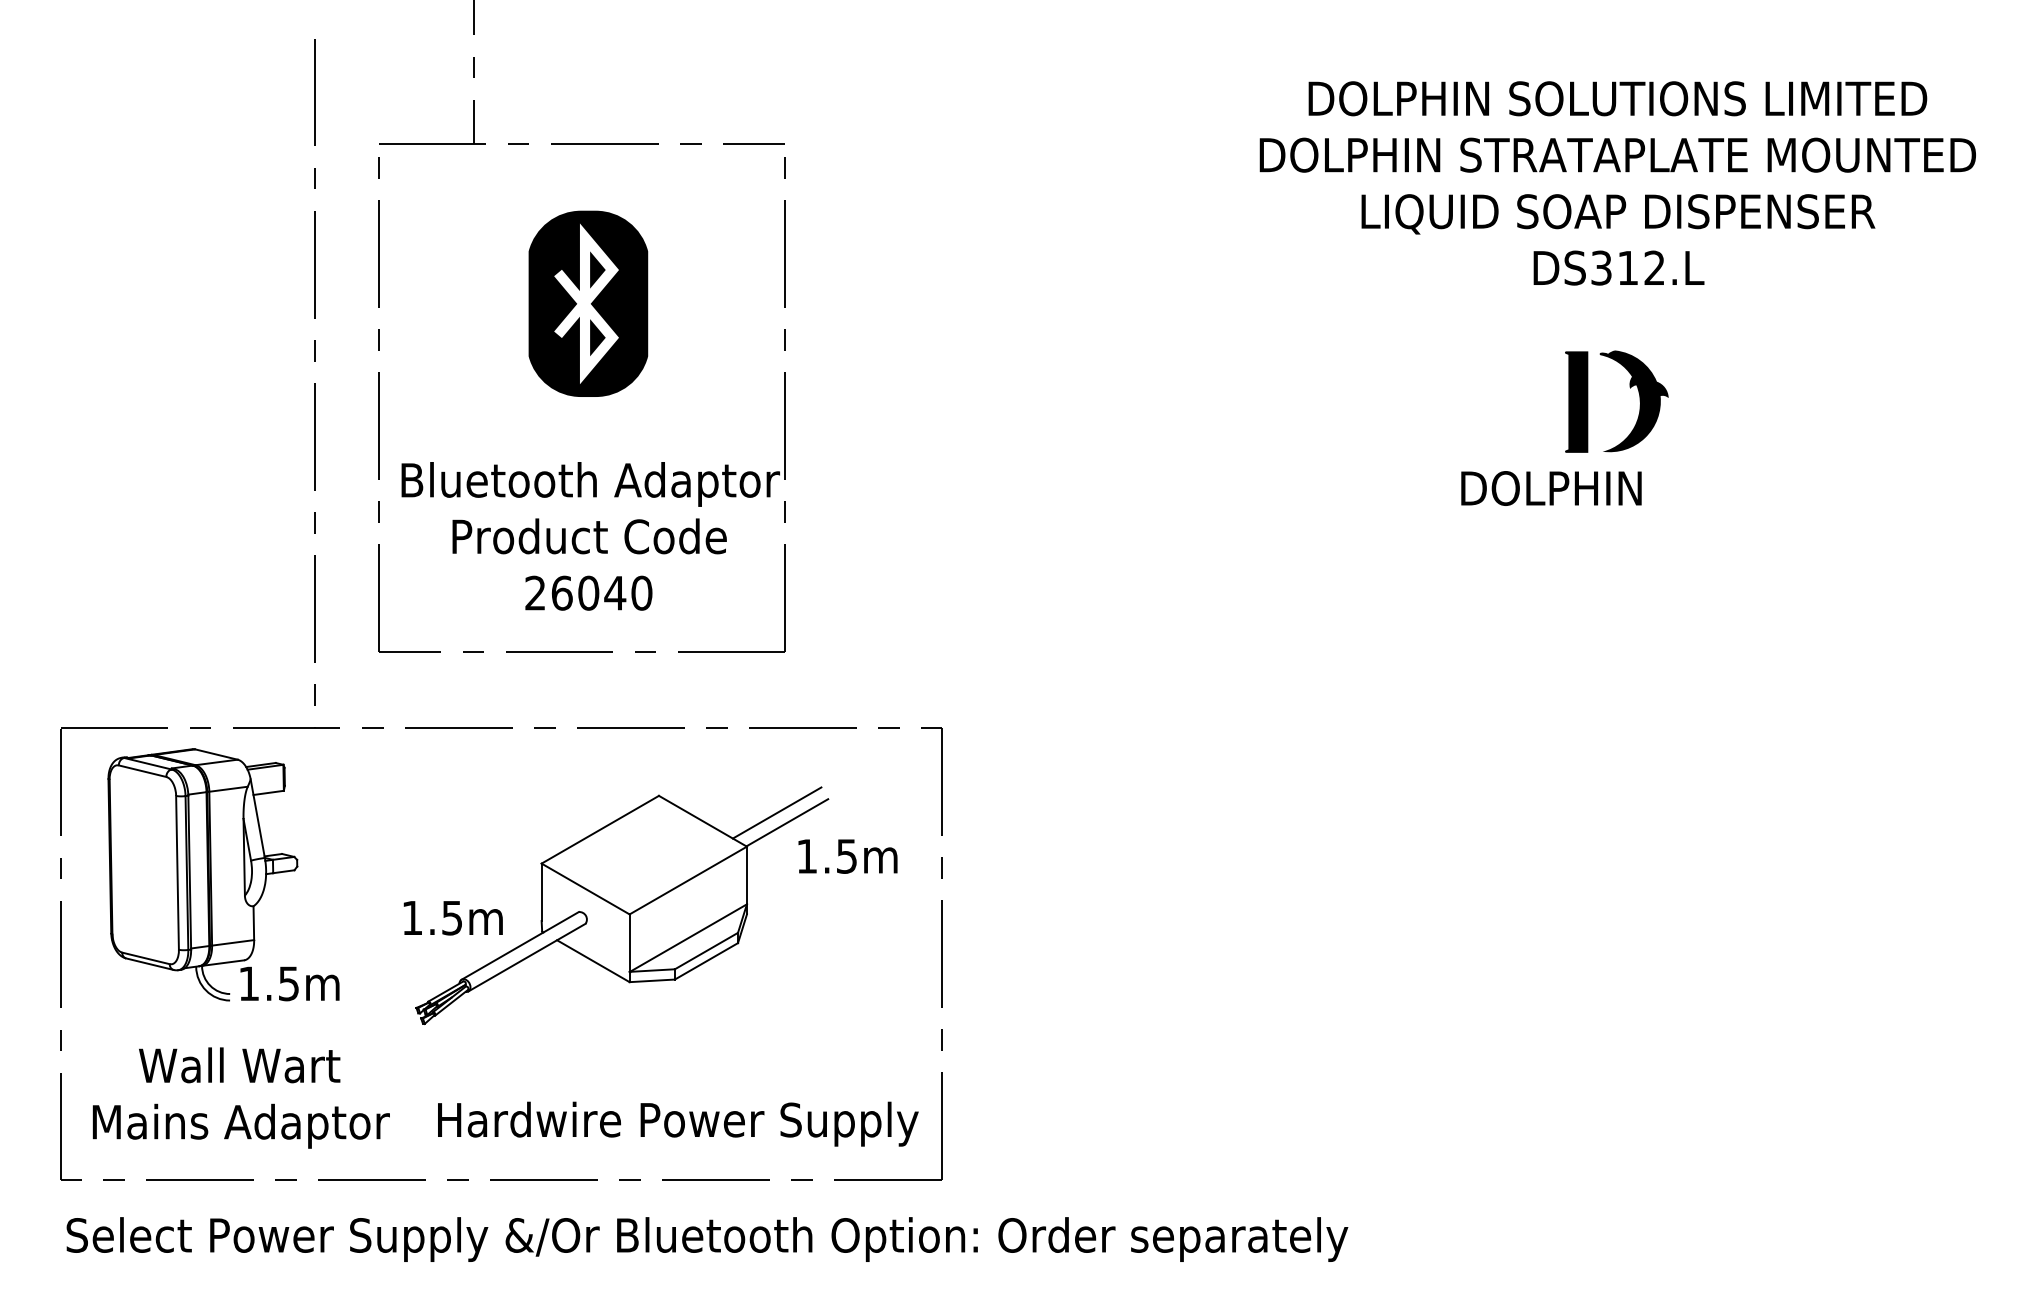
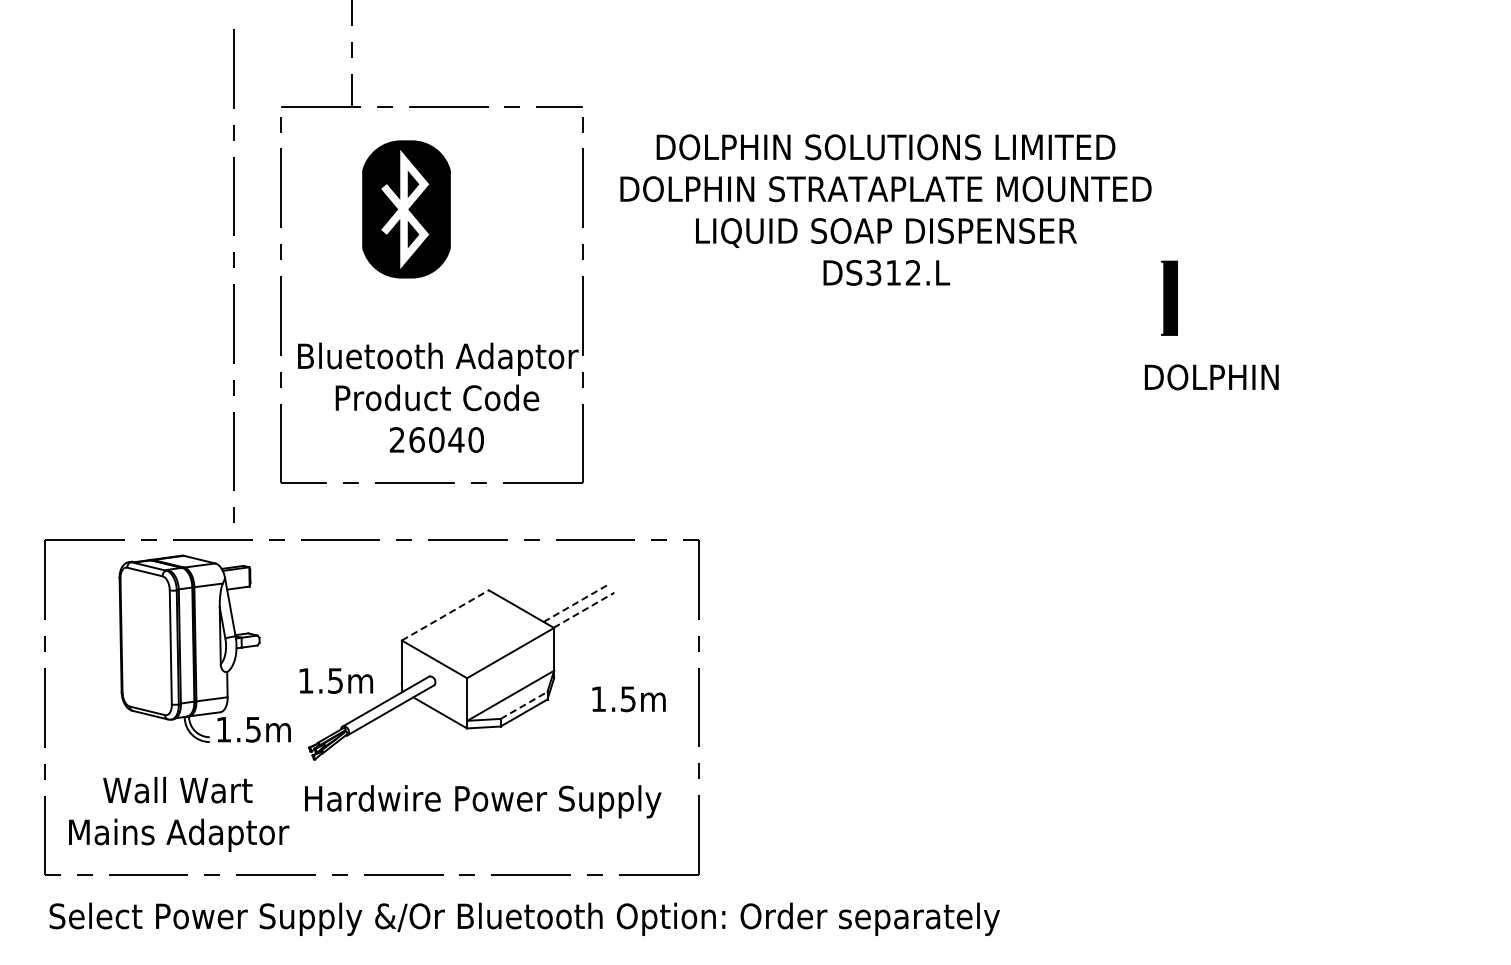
text: (1617, 182) -> (885, 209), moved
part: (588, 303) -> (406, 209), moved
part: (1633, 401) -> (1211, 297), removed
text: (1551, 488) -> (1211, 377), moved
line: (777, 813) -> (576, 603), solid -> dashed
line: (787, 823) -> (584, 610), solid -> dashed
line: (600, 829) -> (445, 615), solid -> dashed
text: (847, 856) -> (628, 699), moved
part: (222, 874) -> (204, 648), moved
line: (707, 951) -> (524, 705), solid -> dashed
text: (678, 1123) -> (483, 801), moved

